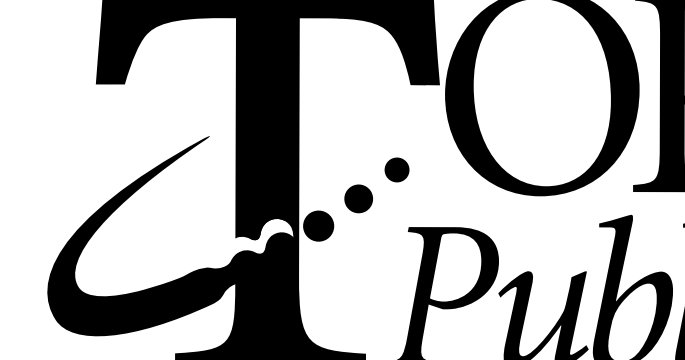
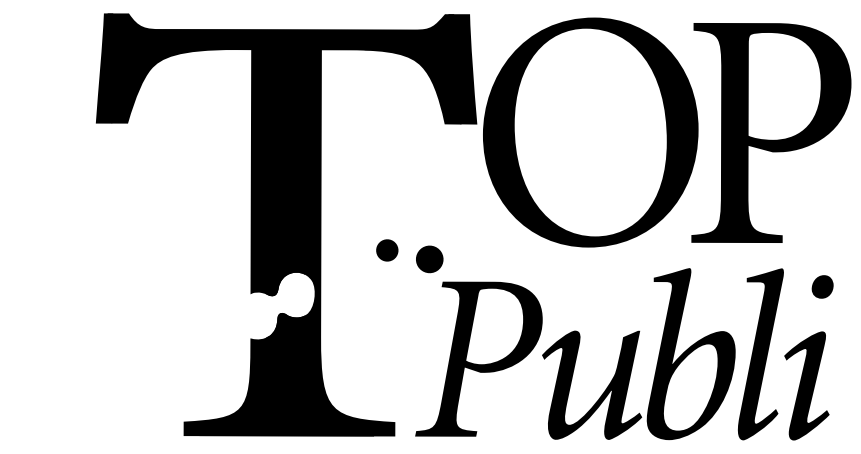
part: (396, 170) -> (429, 259), moved
part: (358, 198) -> (387, 250), size x0.7
fill: (318, 226) -> (342, 280), removed
fill: (173, 235) -> (181, 291), removed

